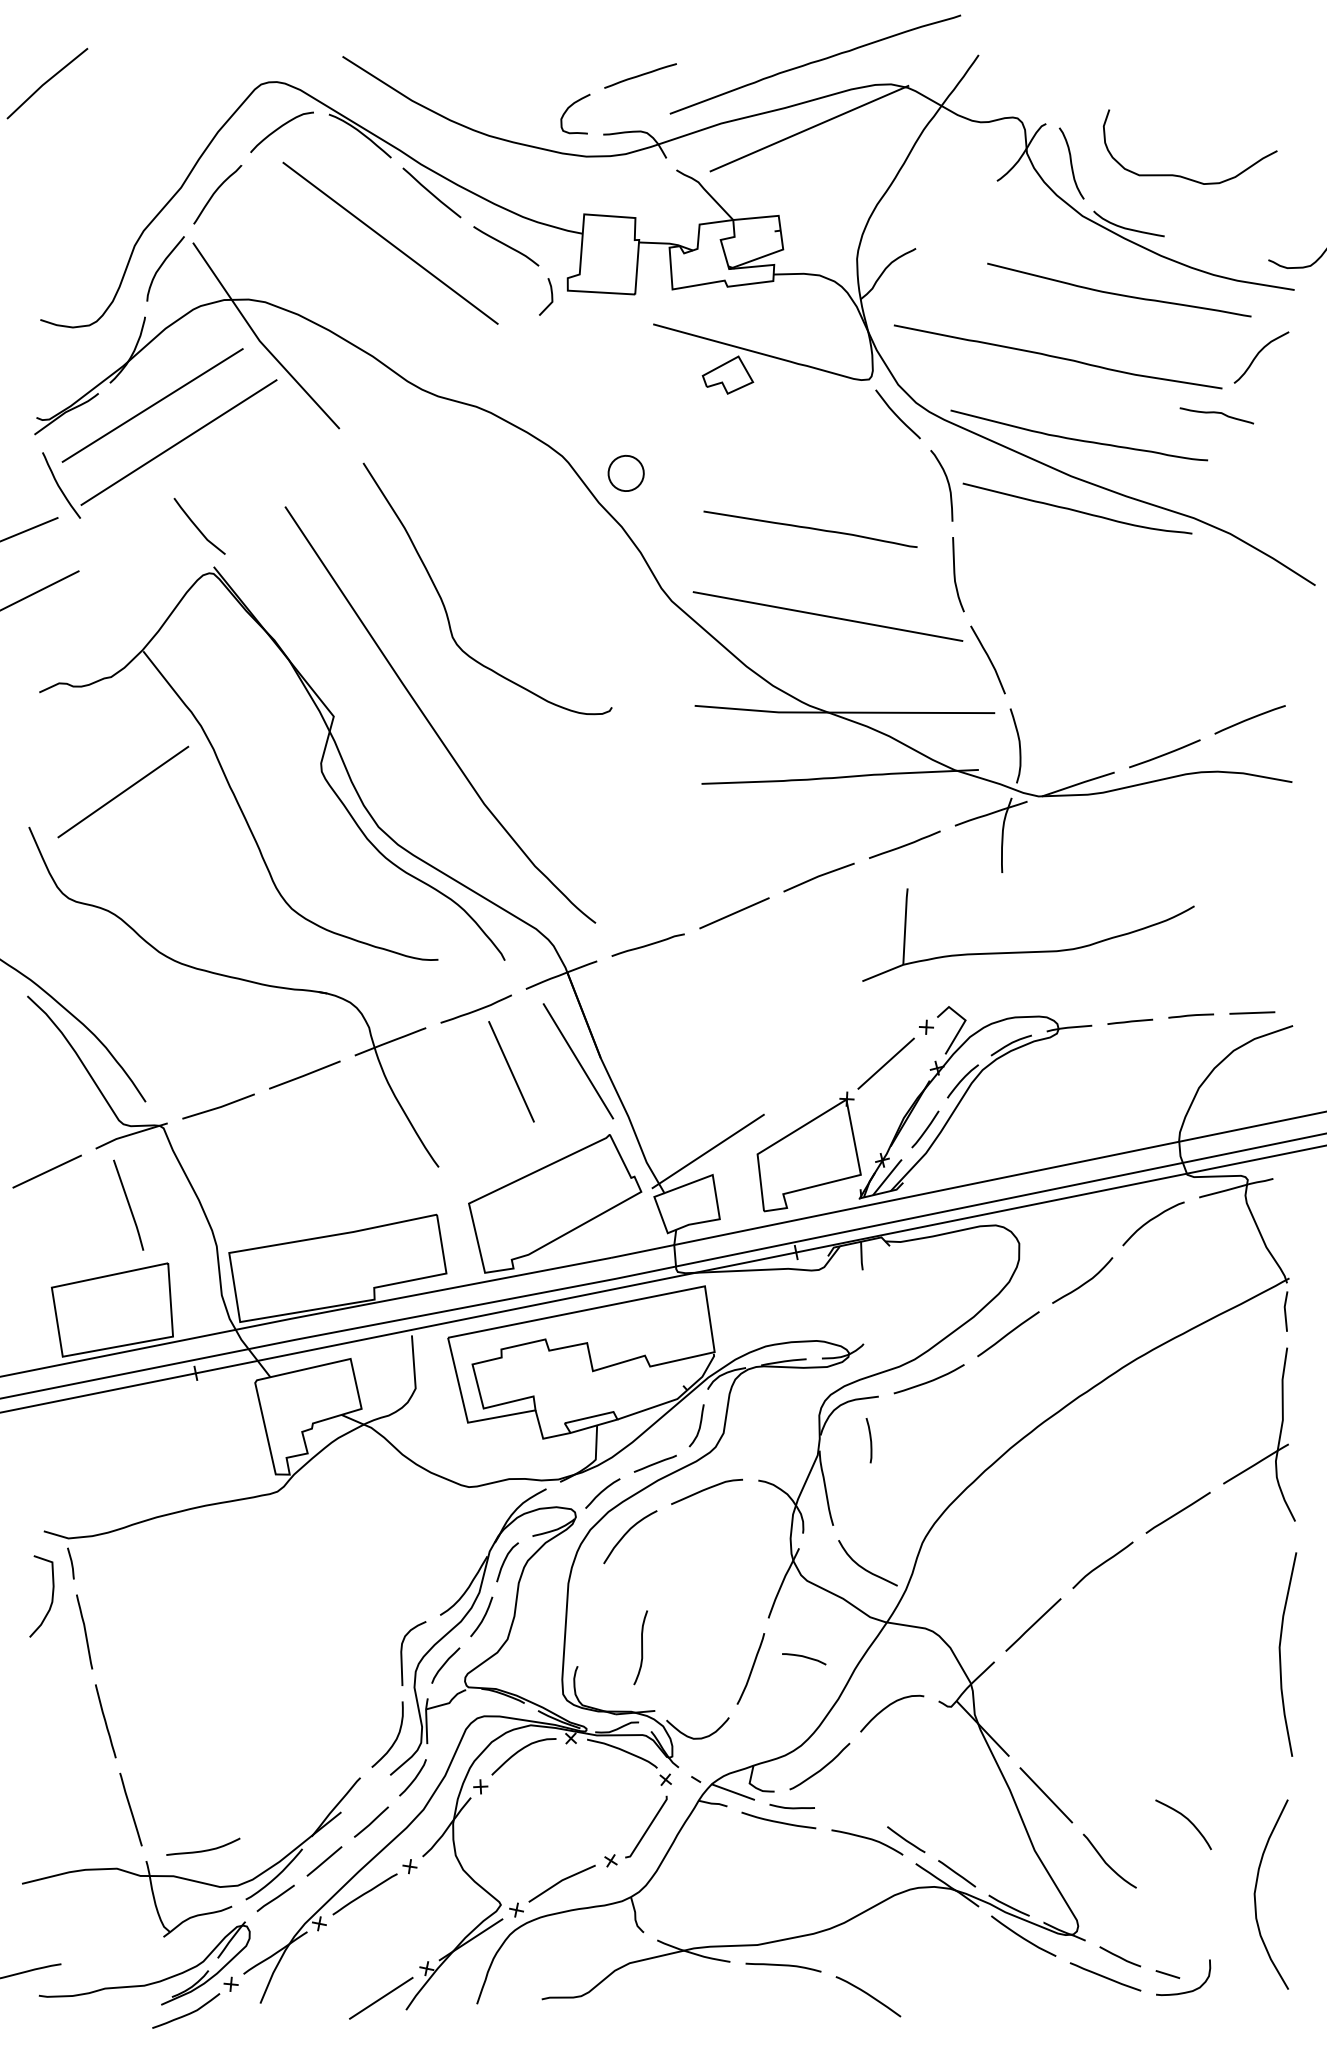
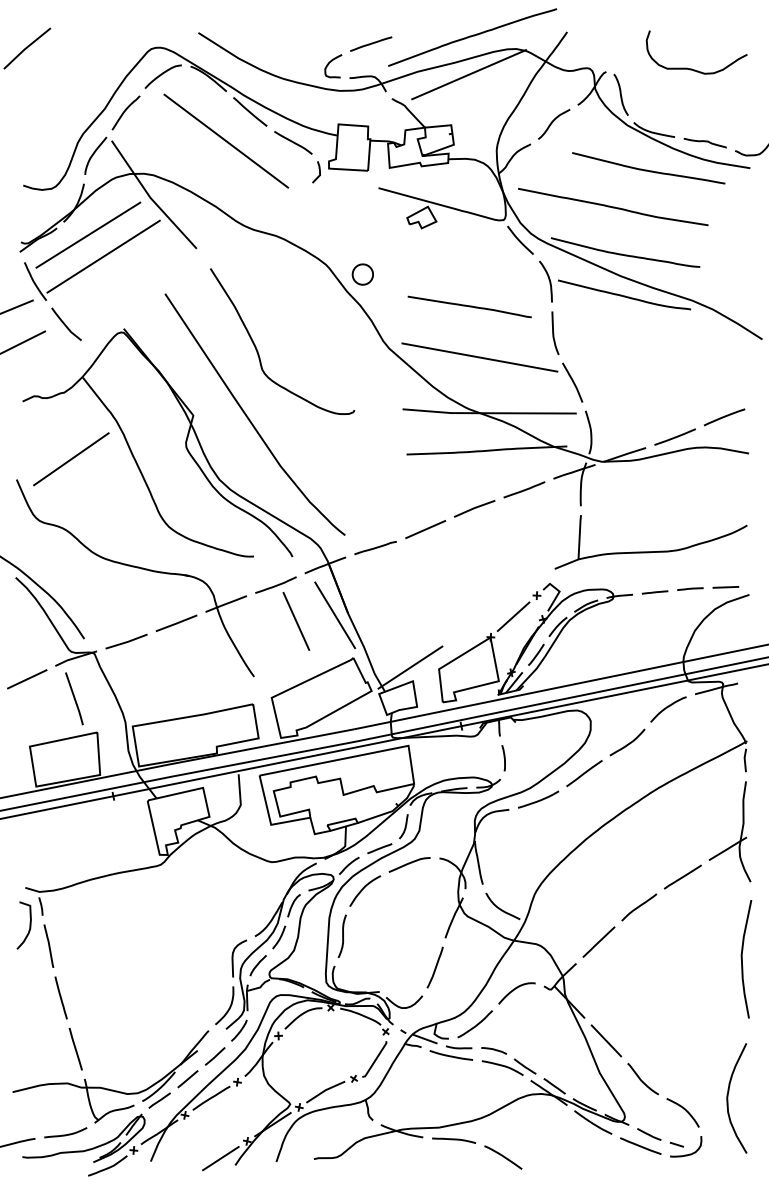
curve: (1182, 174) -> (692, 68), moved
curve: (1260, 354) -> (553, 122), moved
curve: (1215, 414) -> (704, 142), moved
curve: (197, 525) -> (65, 323), moved
part: (1027, 951) -> (650, 551), moved
curve: (868, 1439) -> (503, 757), moved
curve: (641, 1646) -> (342, 935), moved
curve: (804, 1658) -> (494, 1050), moved
curve: (1186, 1820) -> (684, 1110), moved
curve: (202, 1849) -> (65, 1134), moved

